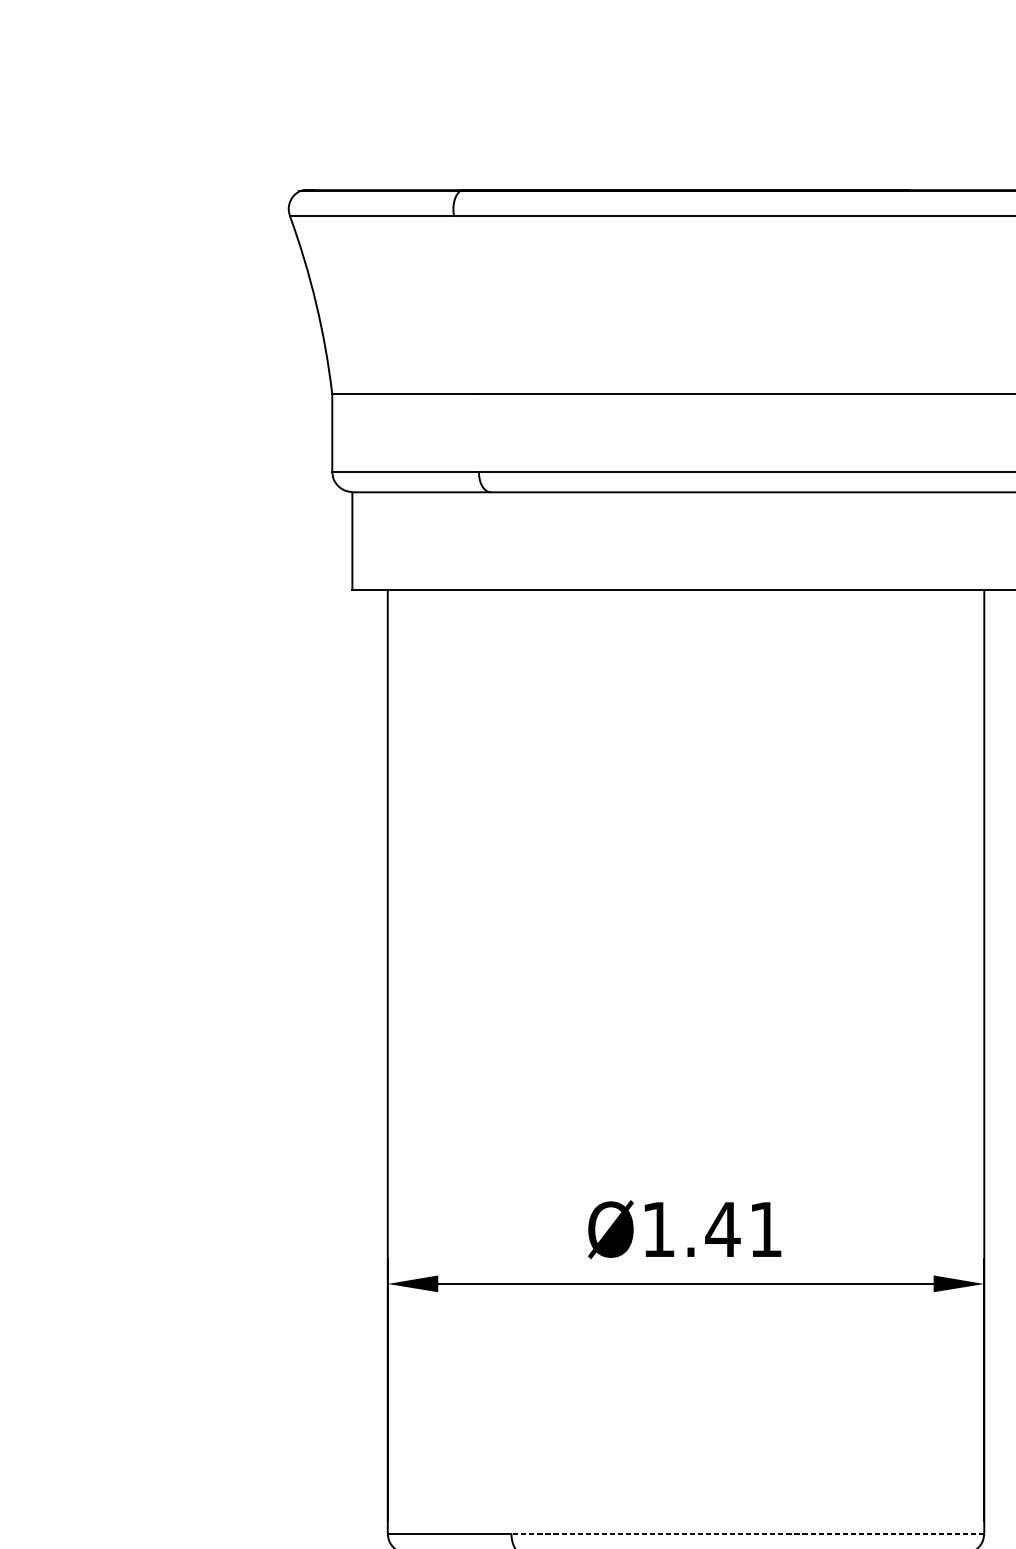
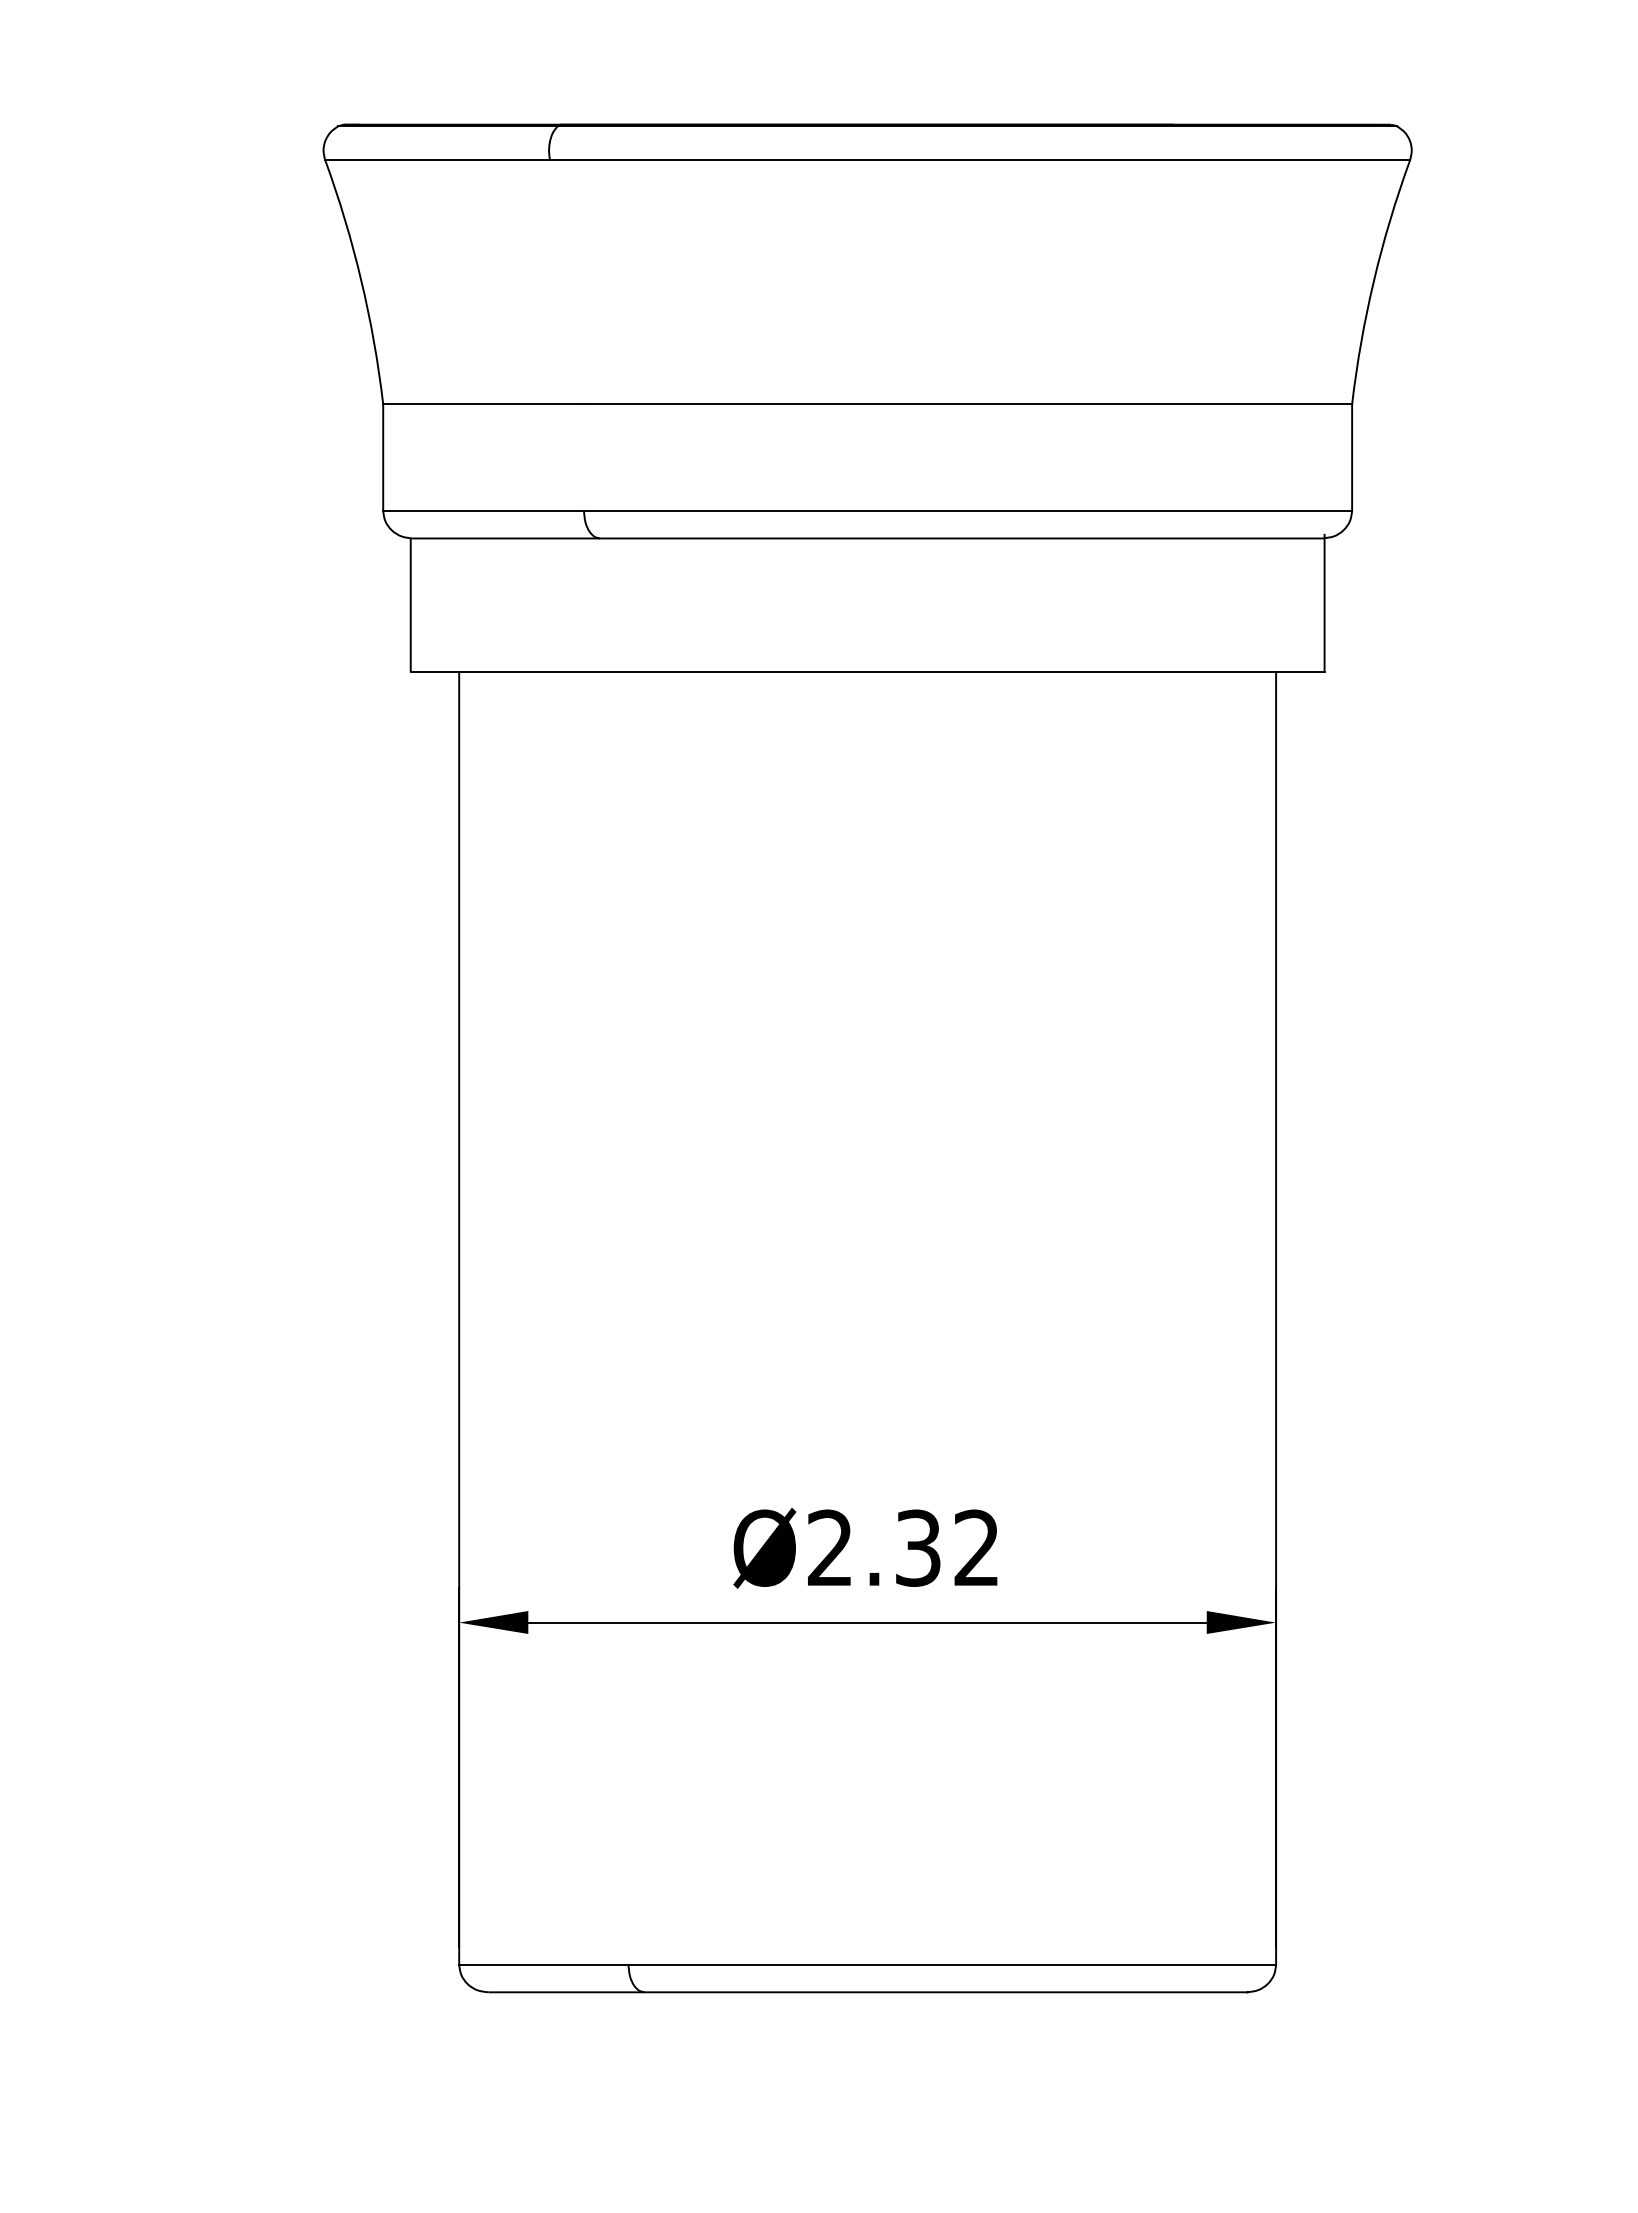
text: (711, 1229) -> (902, 1547), Ø1.41 -> Ø2.32
line: (747, 1533) -> (952, 1964), dashed -> solid

